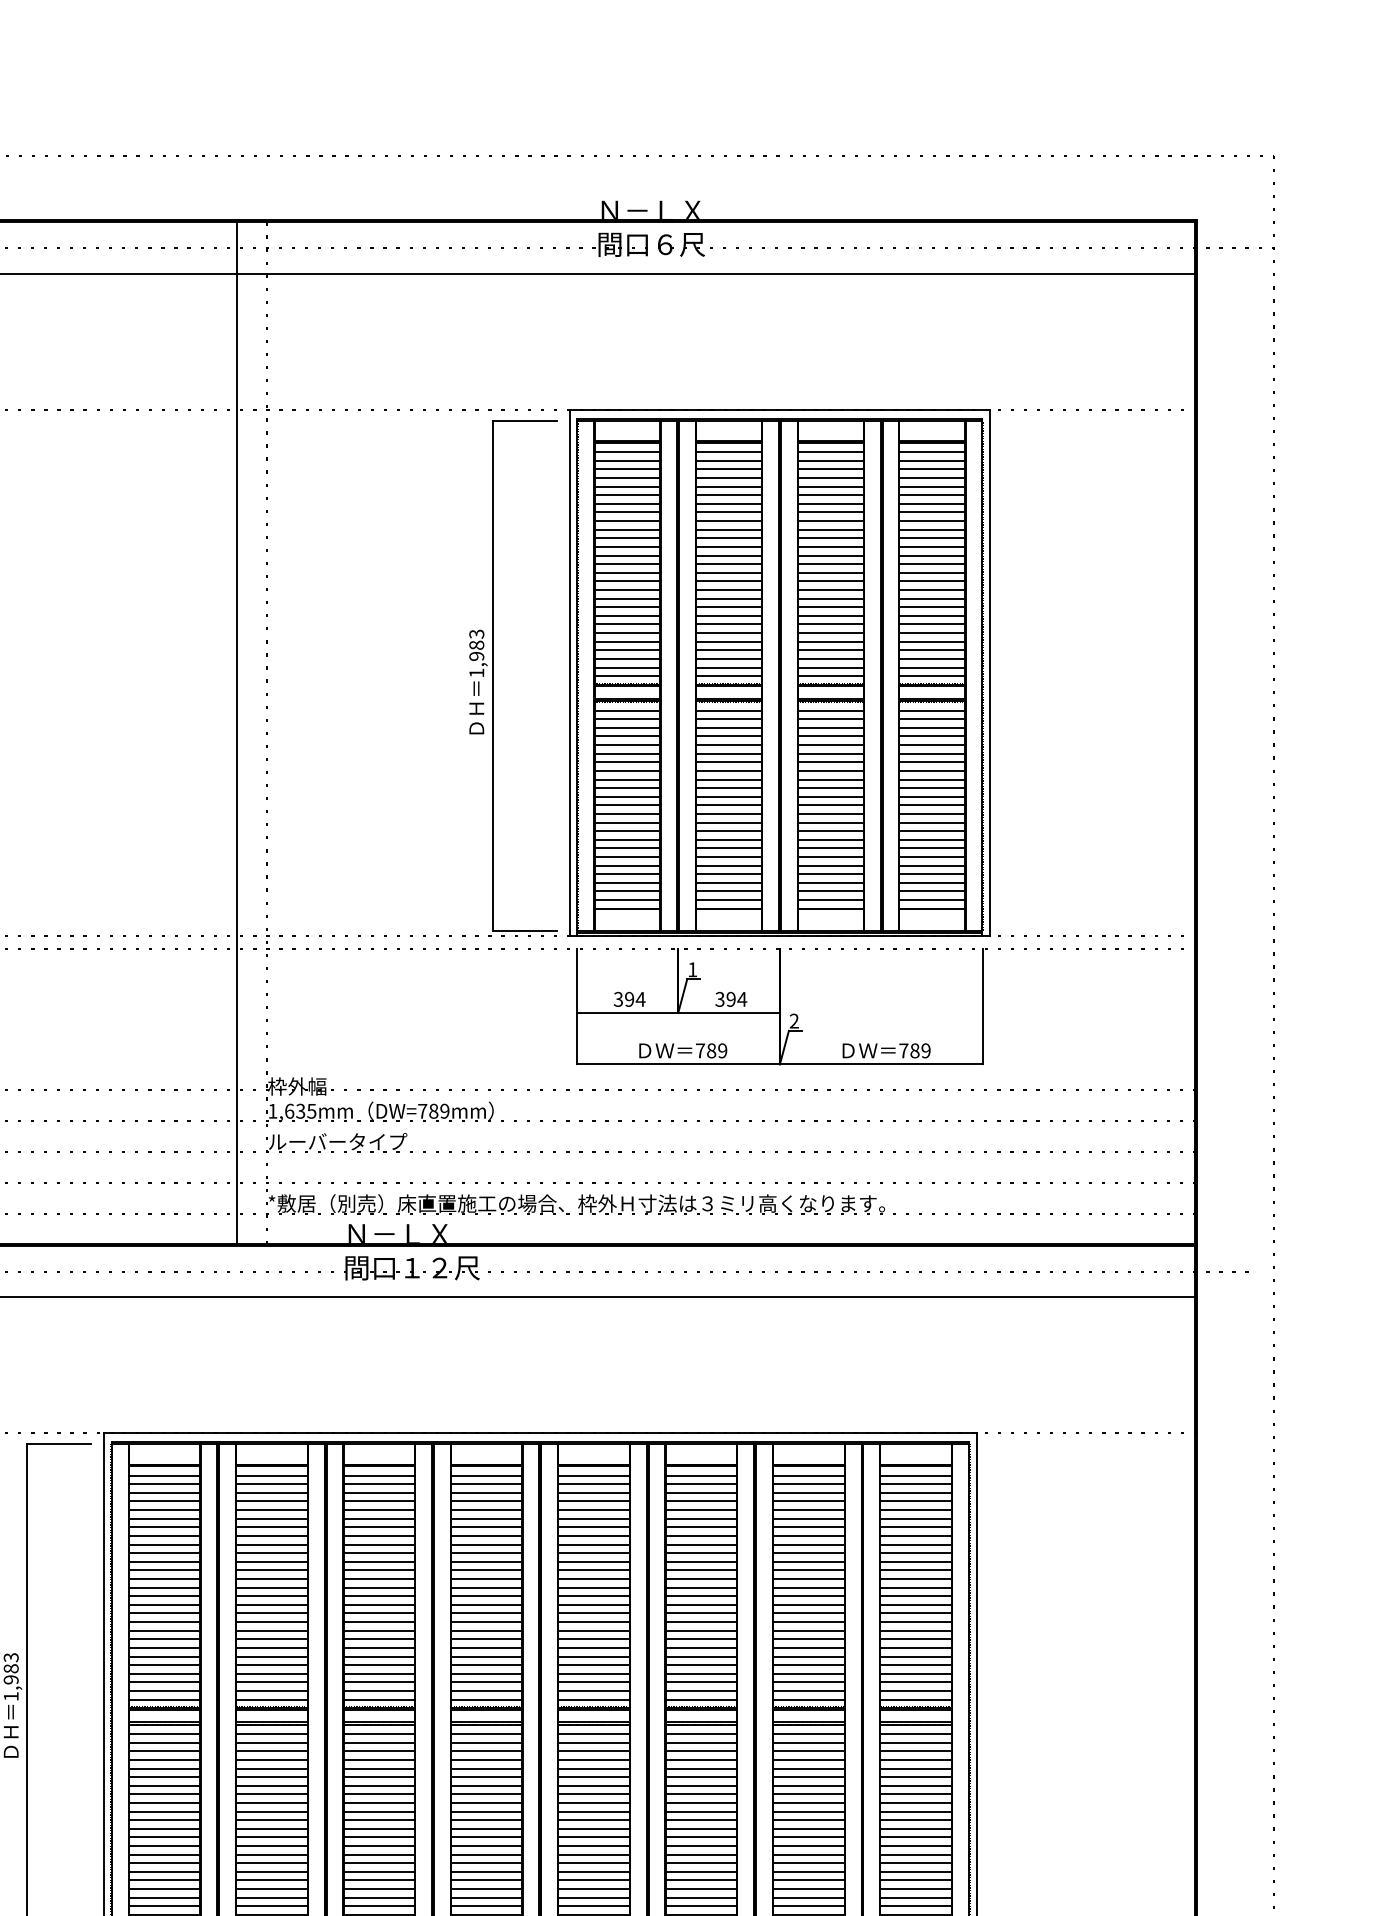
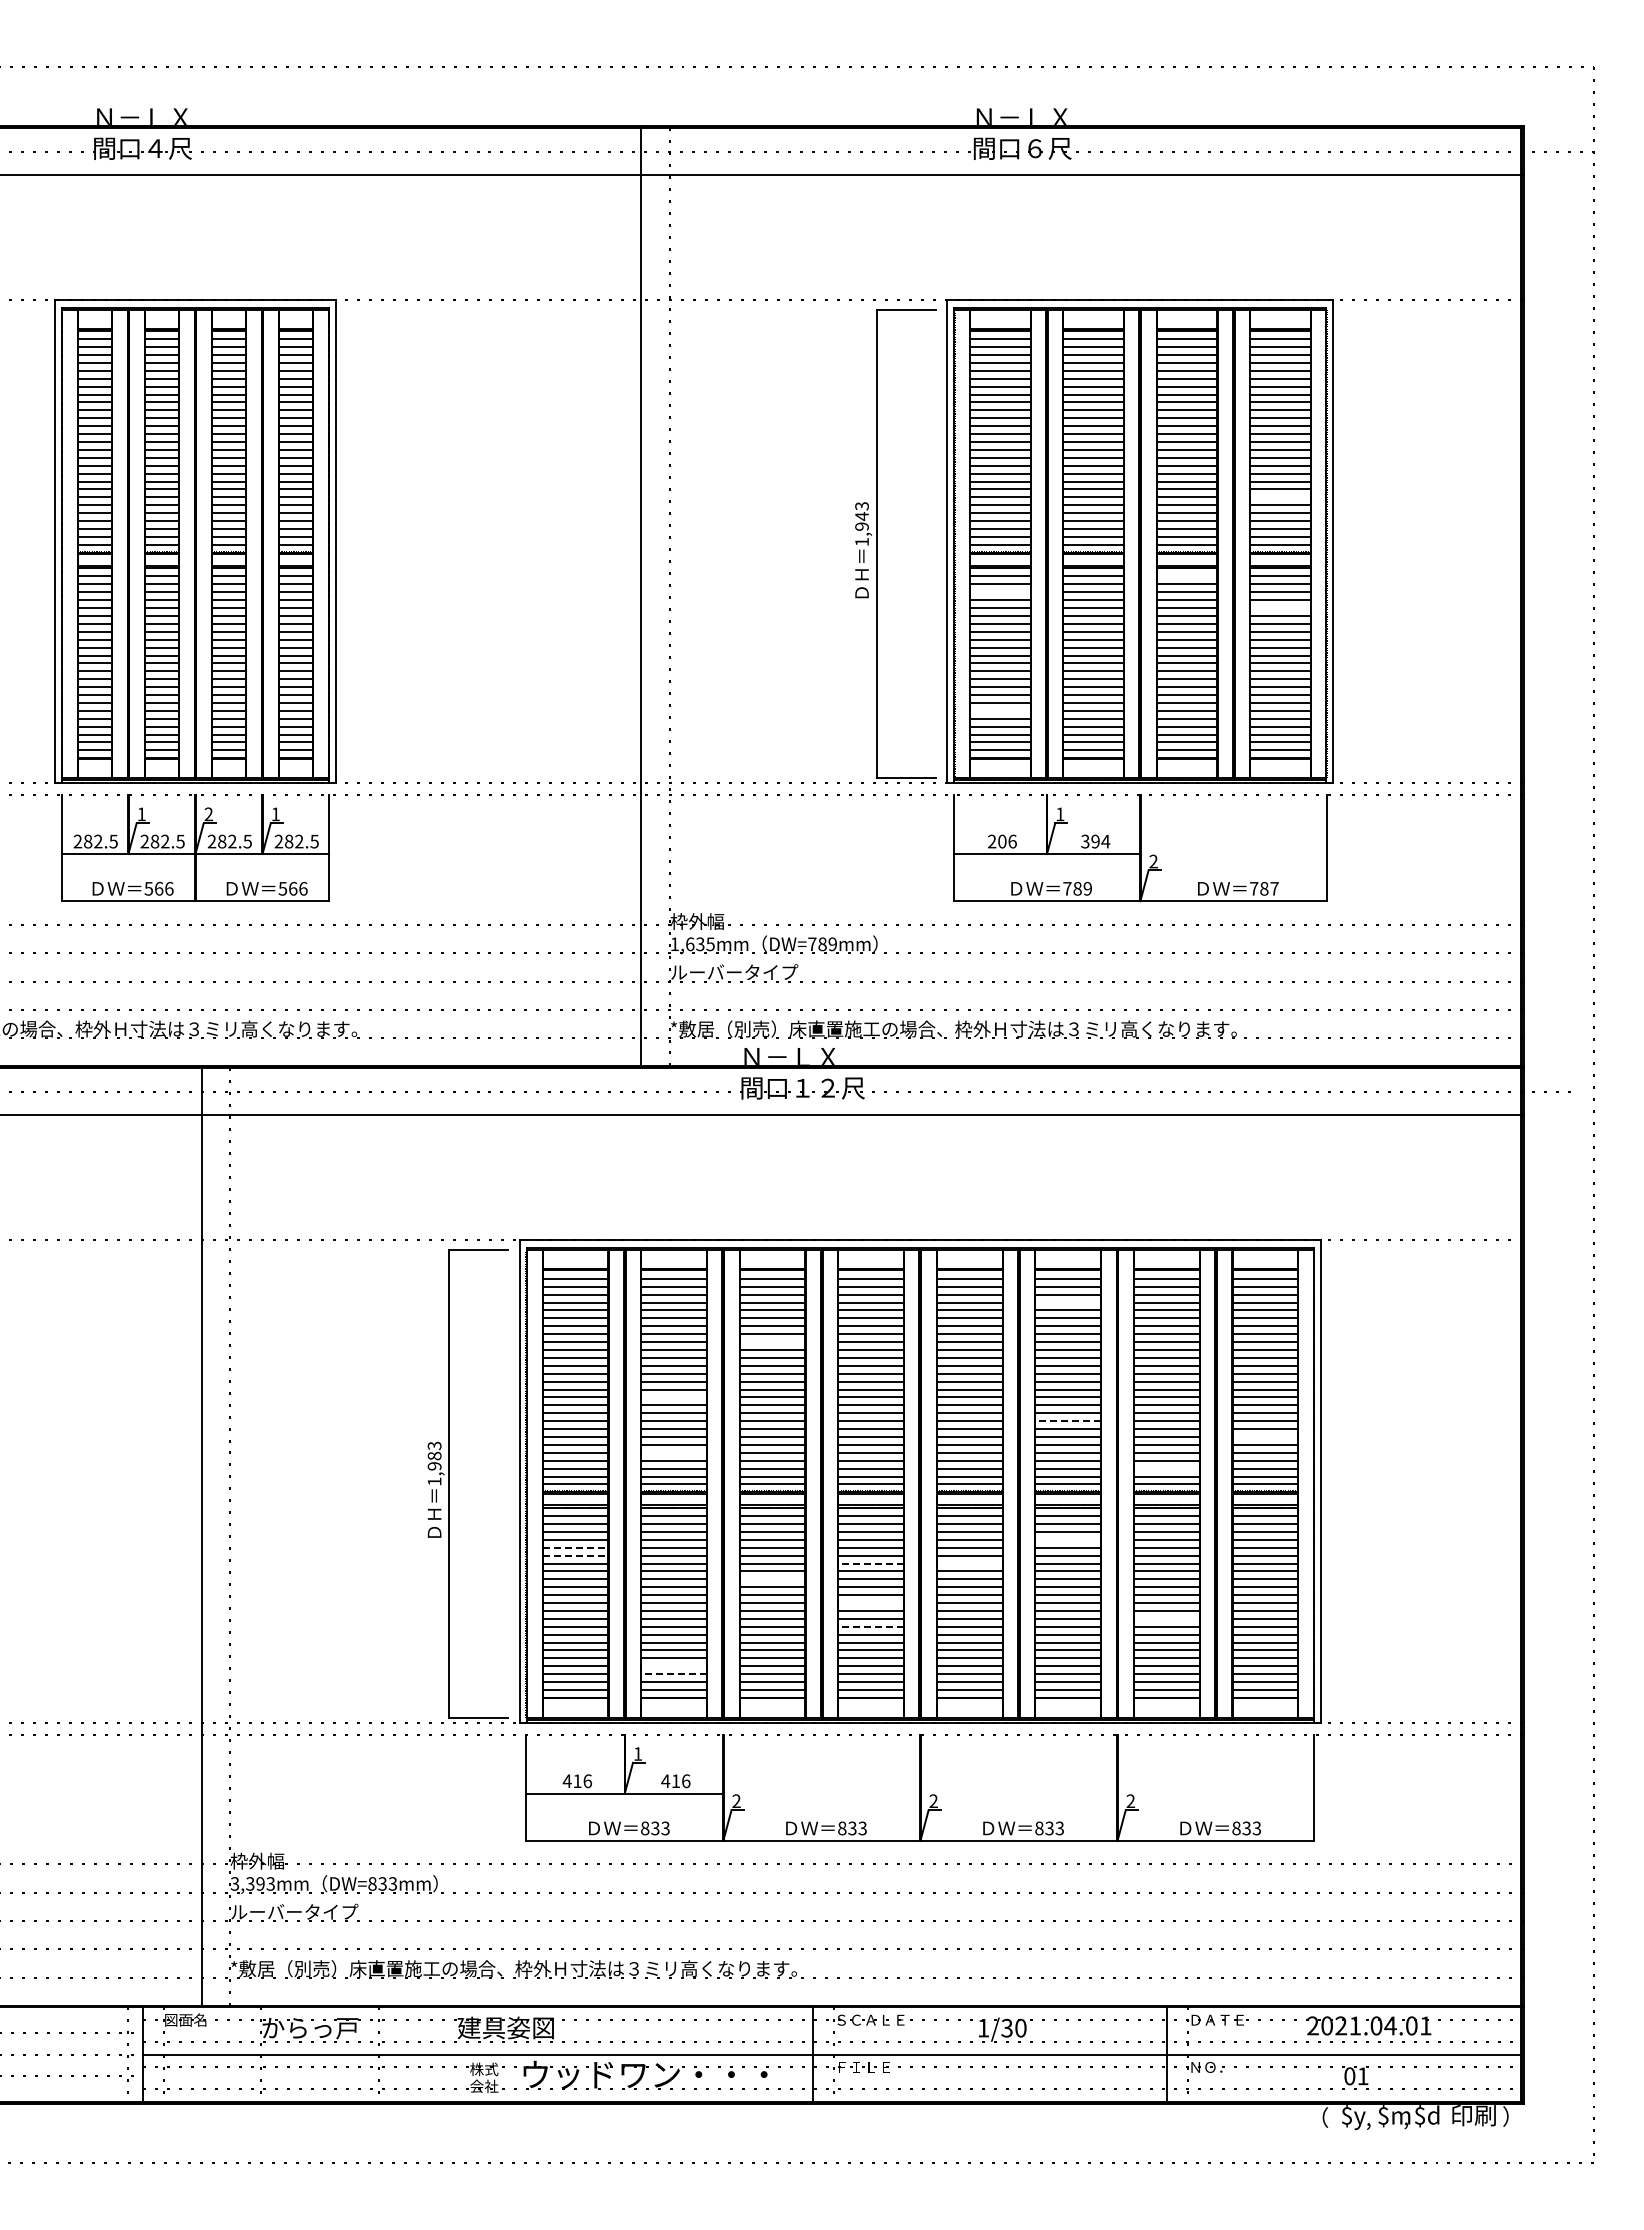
line: (932, 624) -> (1280, 497), removed
text: (476, 645) -> (861, 516), 1,983 -> 1,943
line: (830, 710) -> (1186, 576), removed
line: (627, 728) -> (1000, 592), removed
line: (932, 745) -> (1280, 608), removed
line: (627, 856) -> (1000, 710), removed
text: (629, 999) -> (1002, 841), 394 -> 206
text: (926, 1050) -> (1274, 888), 789 -> 787
line: (701, 1501) -> (1068, 1302), removed
line: (379, 1545) -> (772, 1342), removed
line: (271, 1604) -> (673, 1397), removed
line: (701, 1631) -> (1068, 1421), solid -> dashed
line: (916, 1647) -> (1265, 1436), removed
line: (271, 1664) -> (673, 1452), removed
line: (808, 1682) -> (1166, 1468), removed
line: (701, 1759) -> (1068, 1539), removed
line: (164, 1768) -> (575, 1547), solid -> dashed
line: (164, 1777) -> (575, 1555), solid -> dashed
line: (487, 1785) -> (871, 1563), solid -> dashed
line: (593, 1785) -> (969, 1563), removed
line: (379, 1803) -> (772, 1579), removed
line: (485, 1829) -> (870, 1603), removed
line: (808, 1845) -> (1166, 1618), removed
line: (487, 1854) -> (871, 1626), solid -> dashed
line: (271, 1897) -> (673, 1666), removed
line: (271, 1906) -> (673, 1674), solid -> dashed

